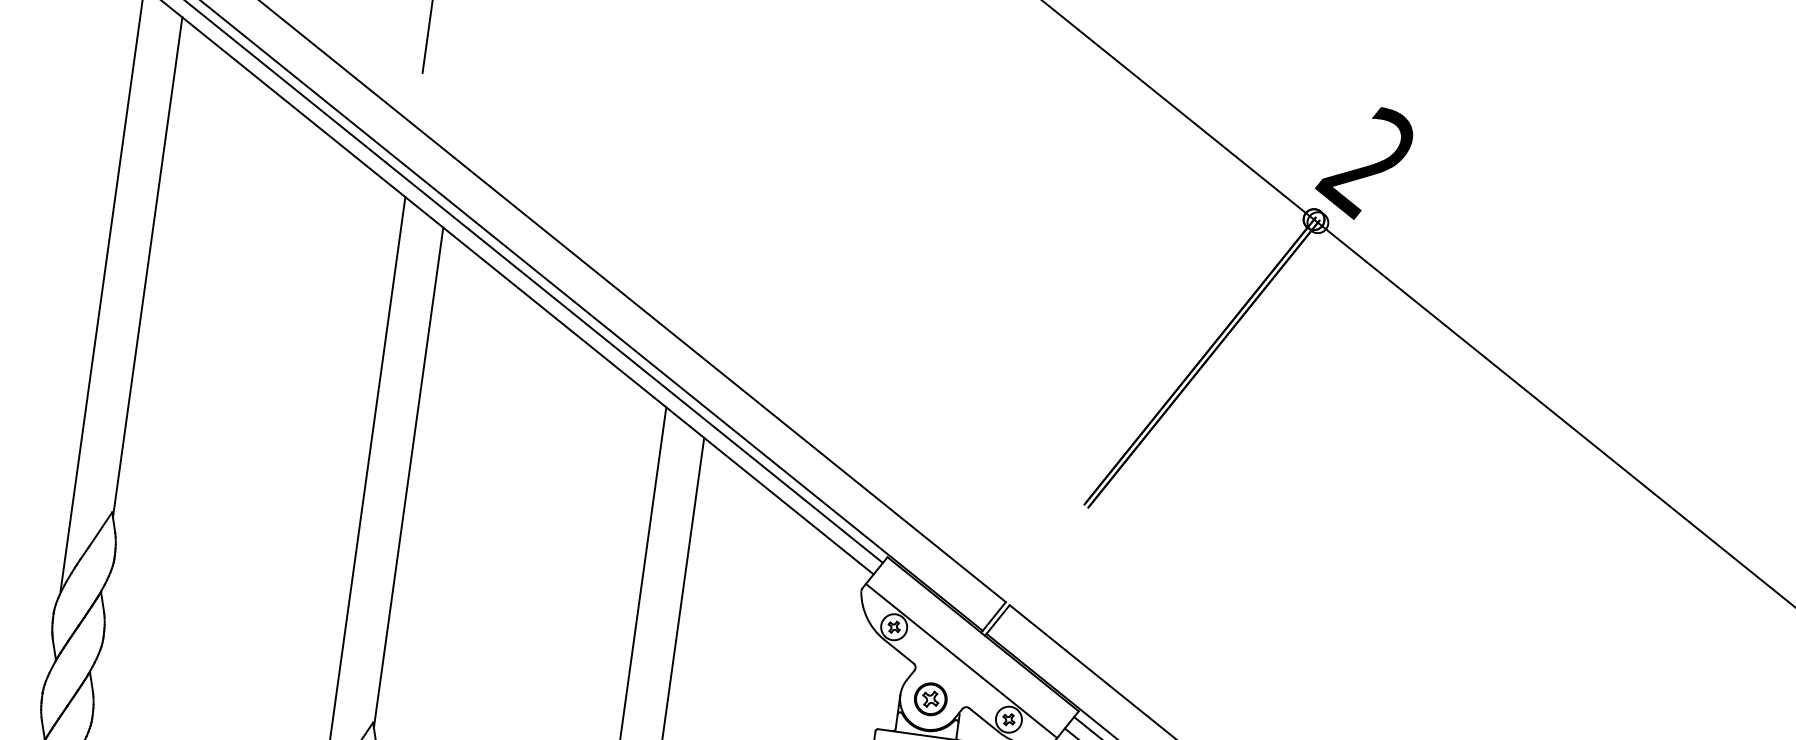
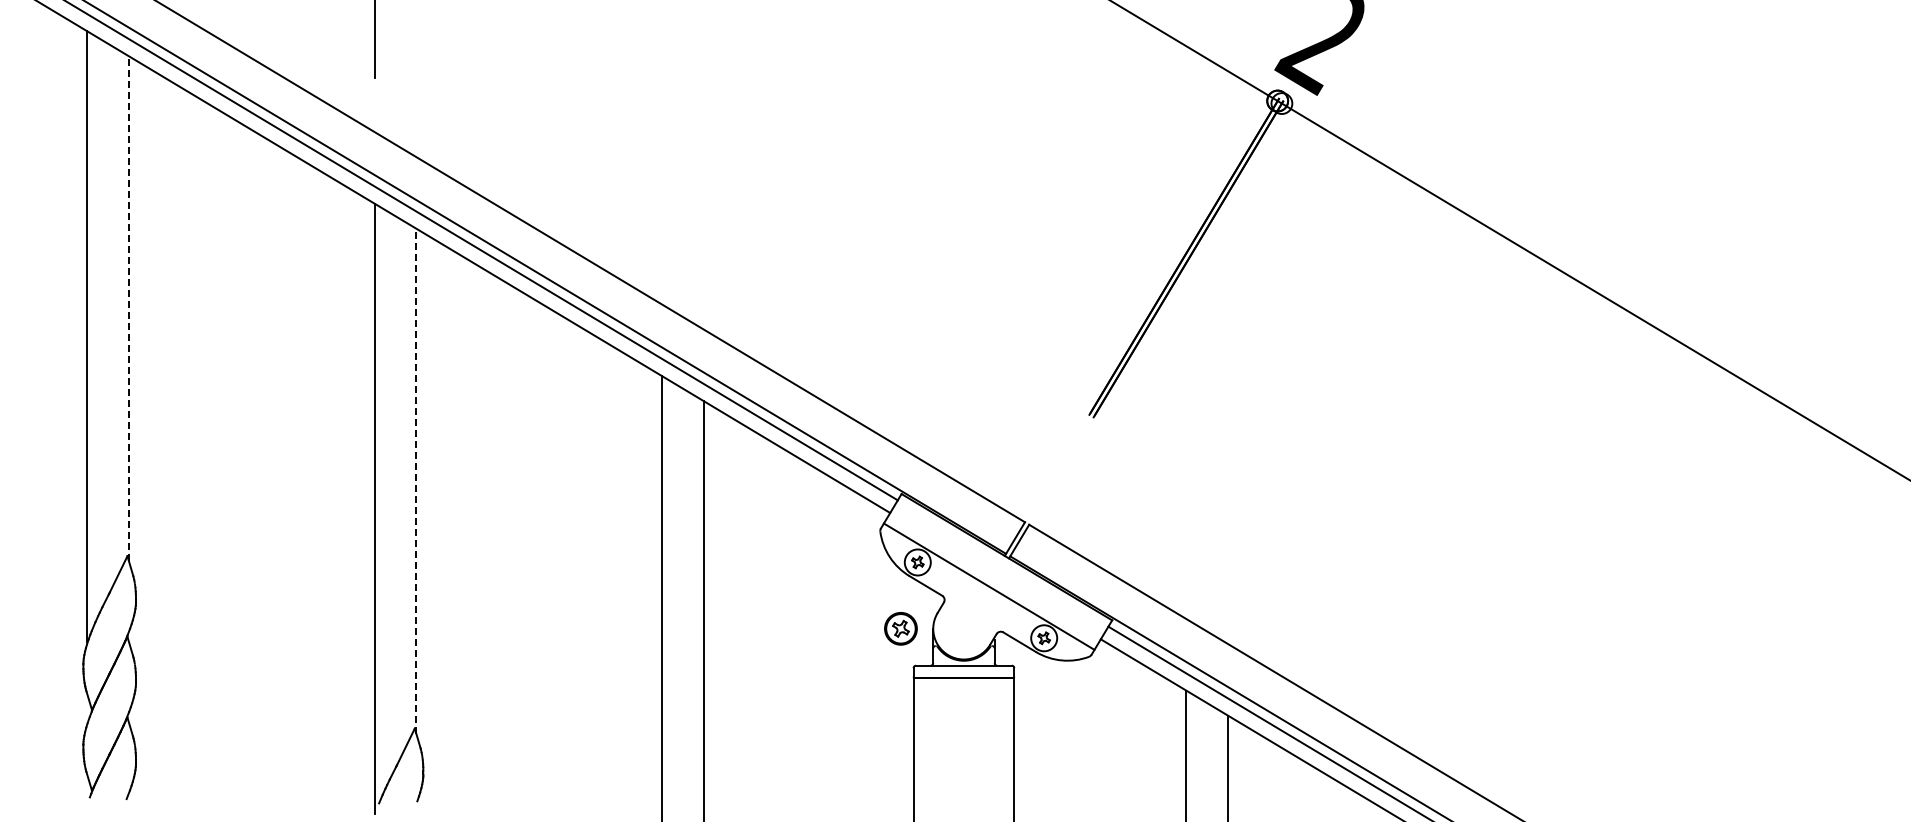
line: (147, 267) -> (128, 308), solid -> dashed
line: (408, 477) -> (416, 480), solid -> dashed
part: (930, 698) -> (900, 628), moved

